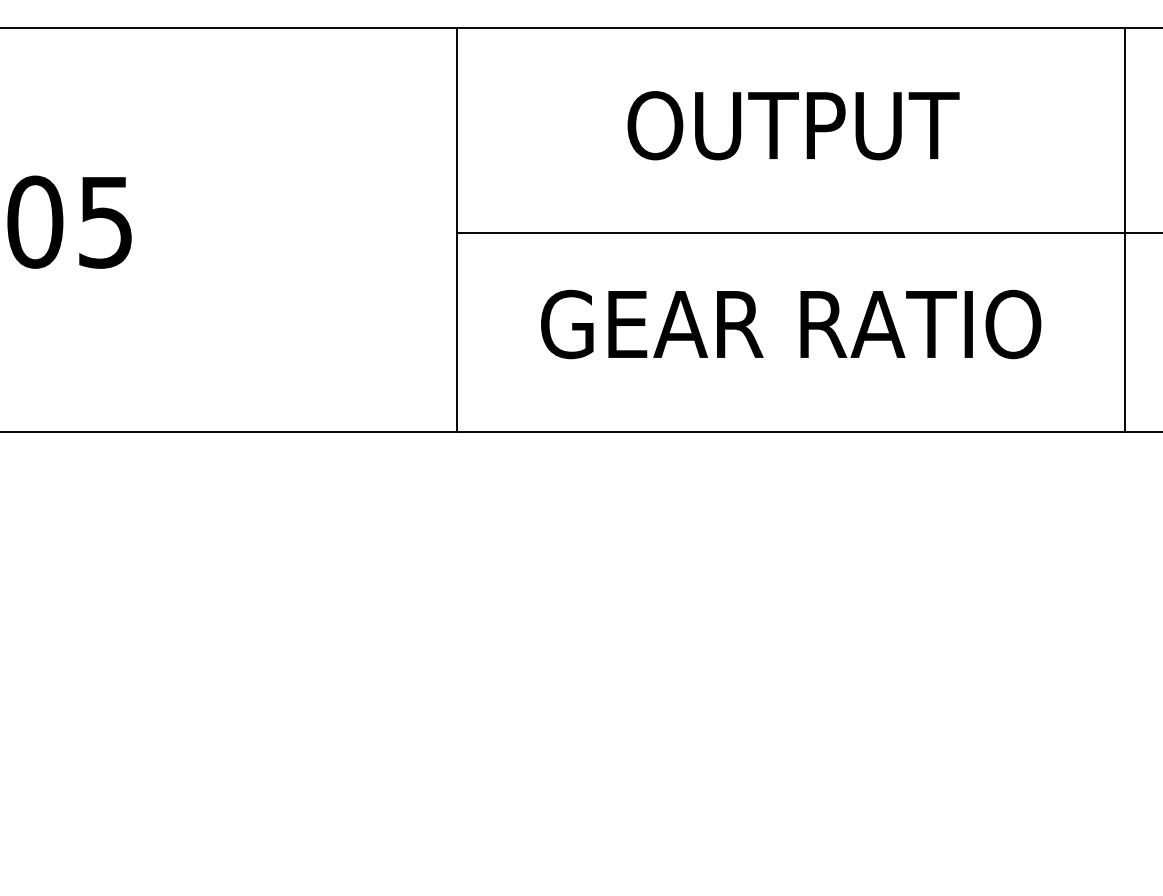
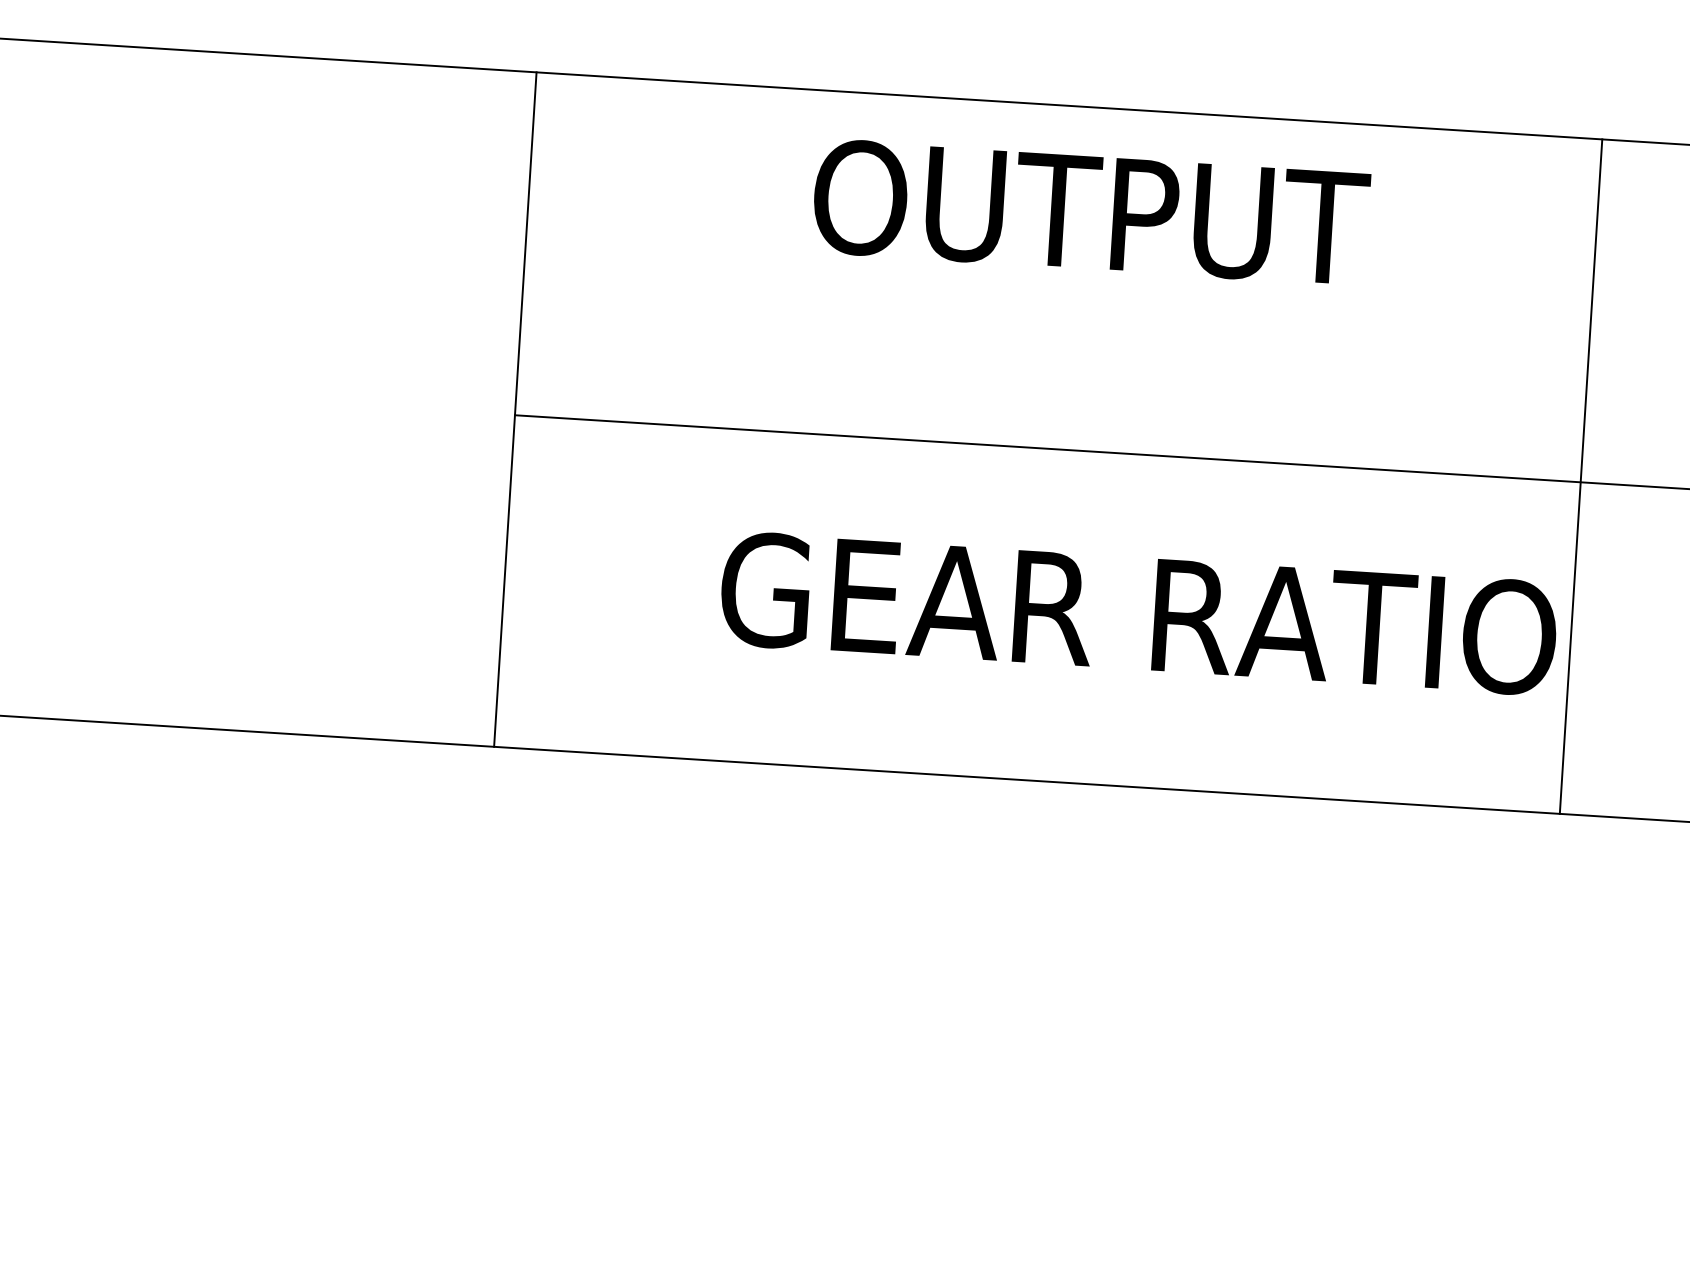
text: (793, 125) -> (1090, 212), moved
line: (1125, 229) -> (1581, 475), moved
text: (791, 324) -> (1139, 613), moved

